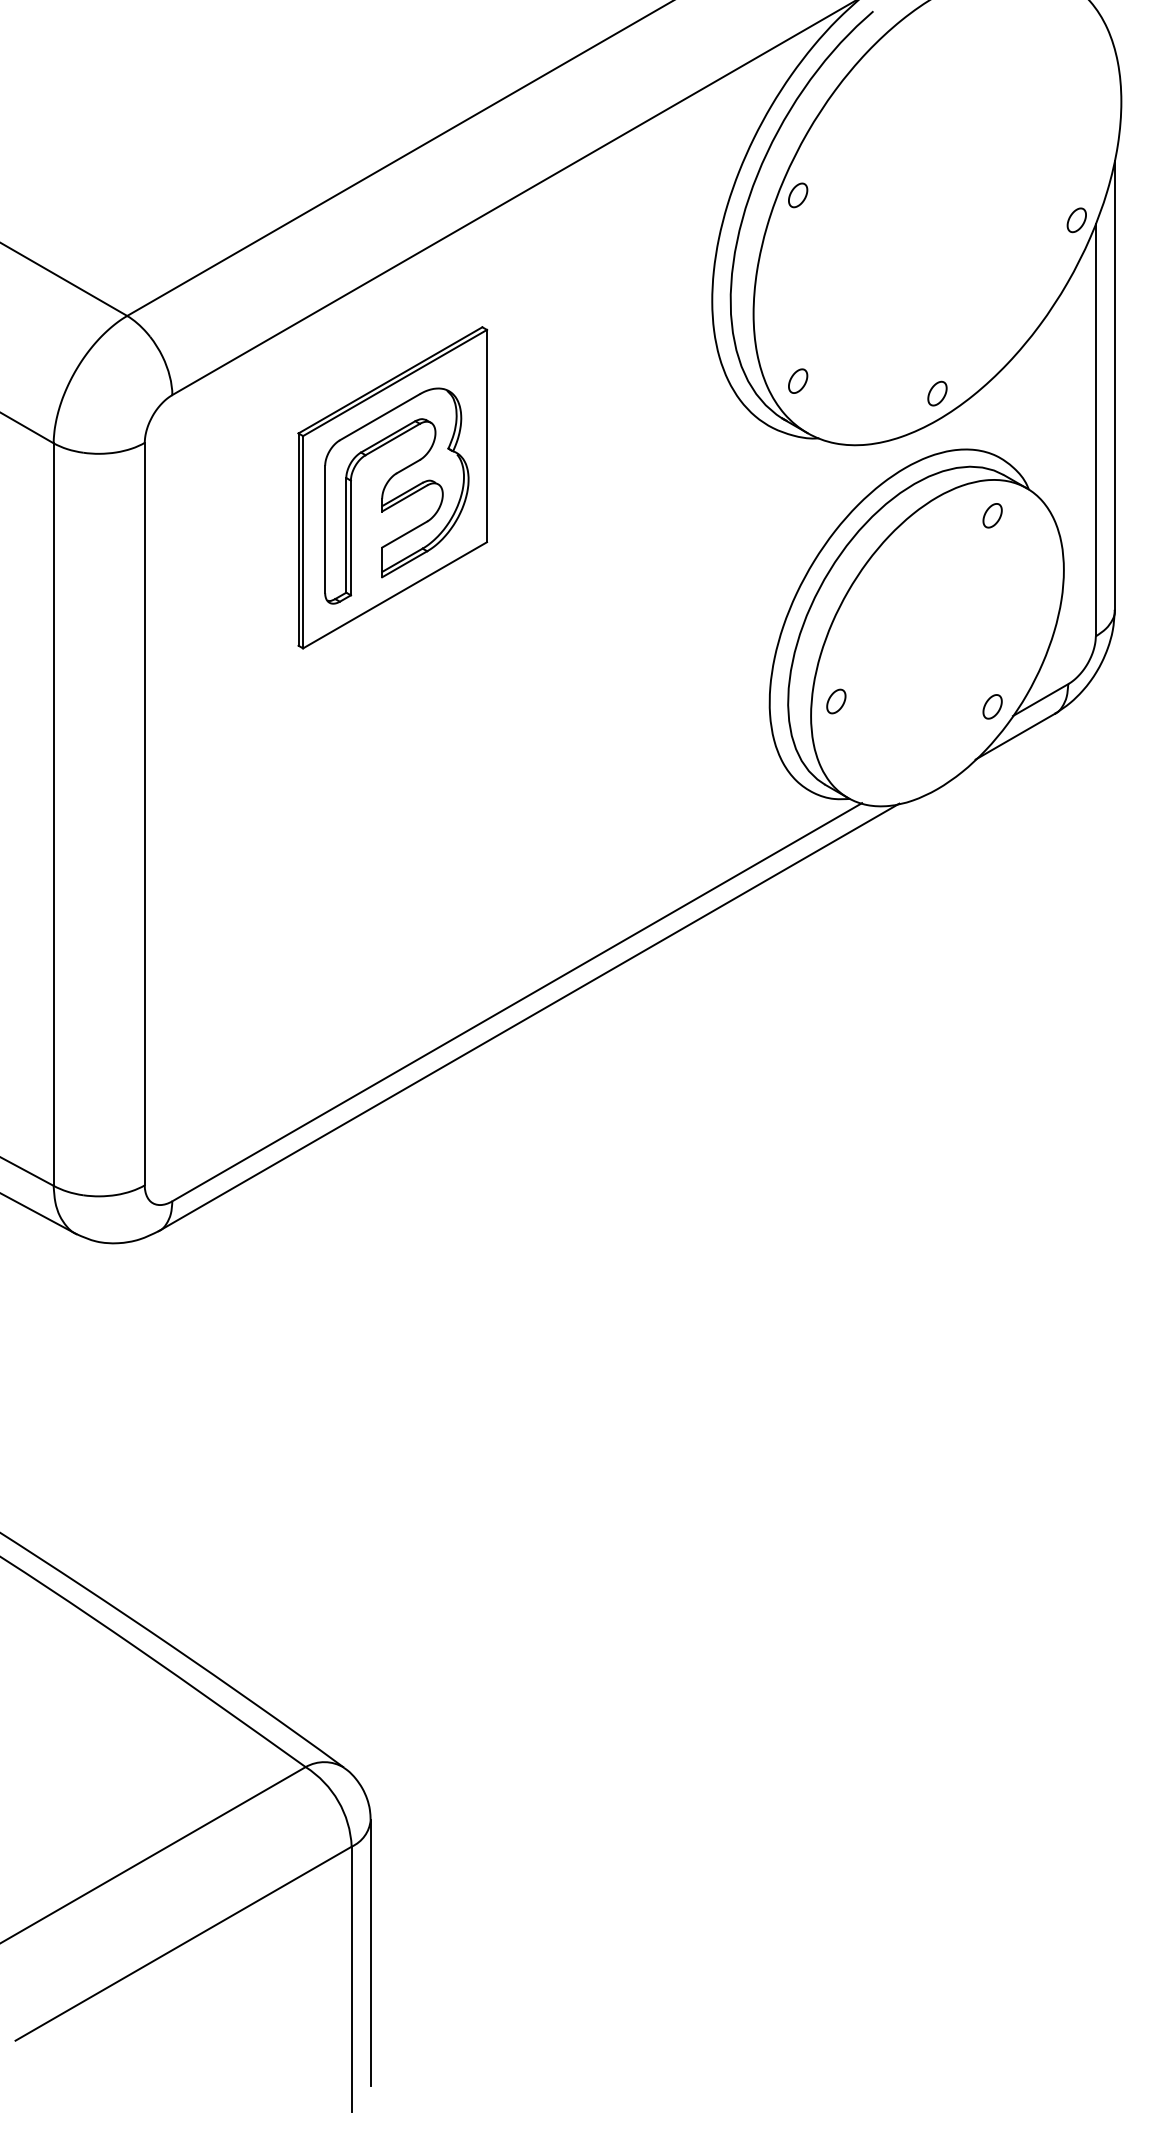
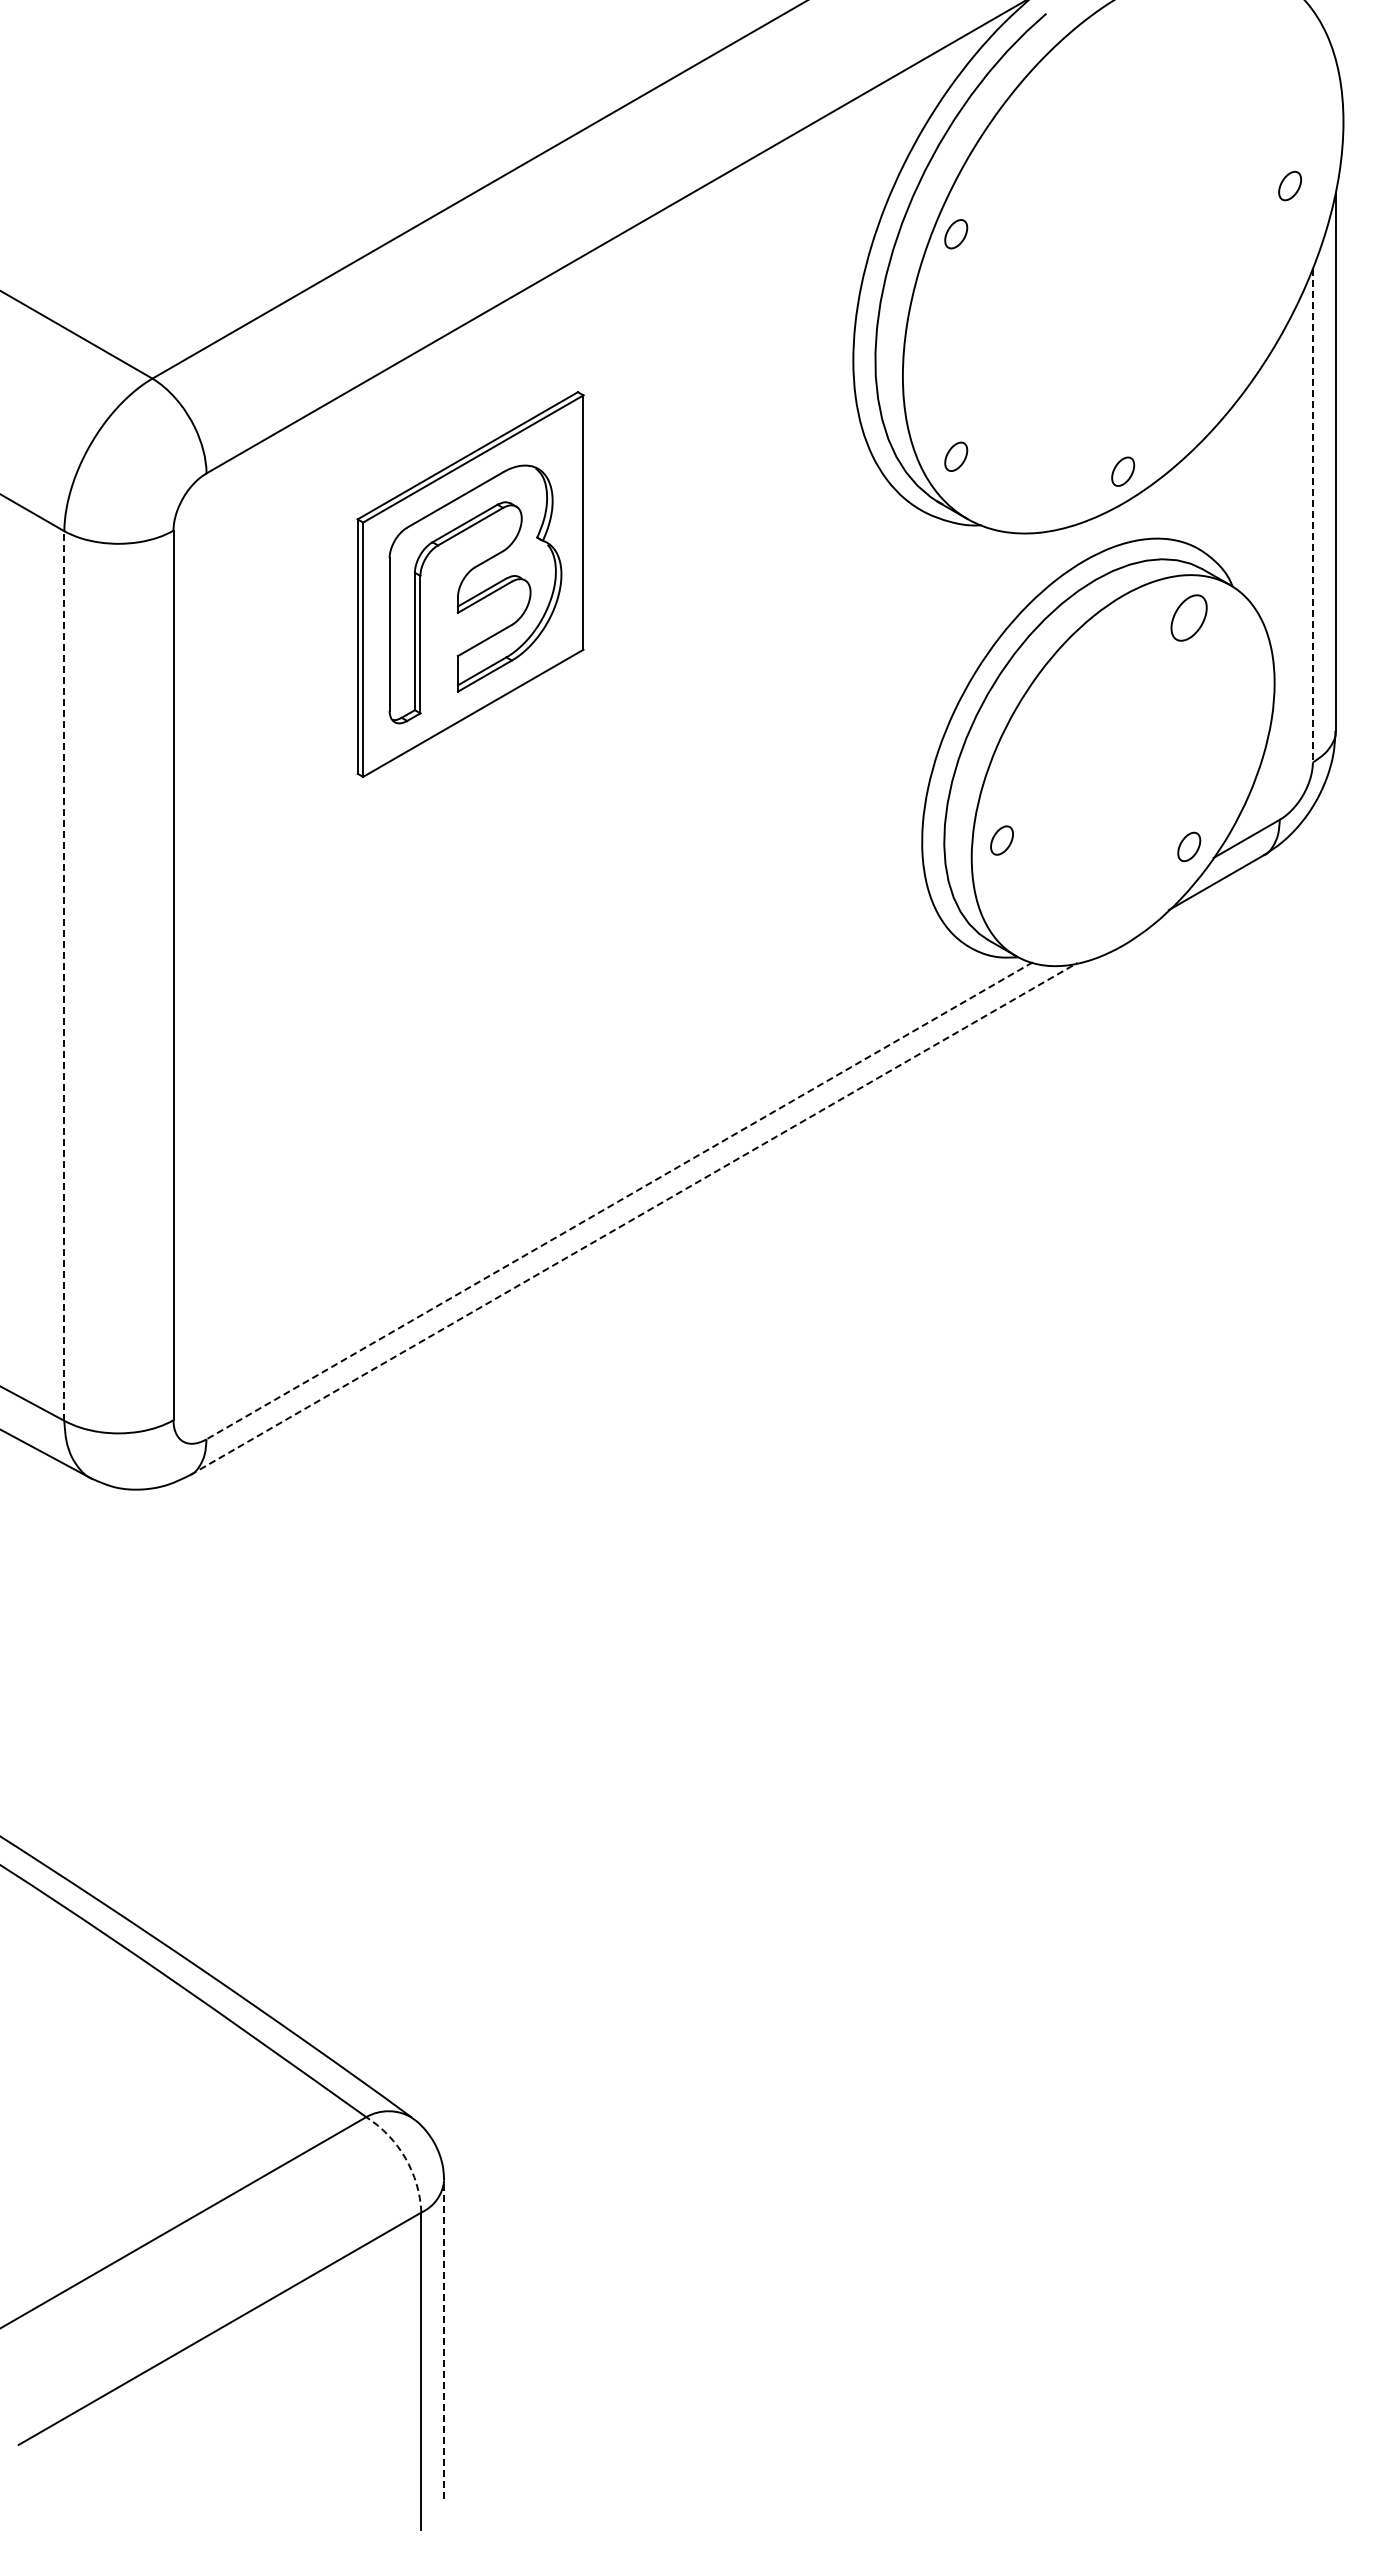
part: (1076, 220) -> (1289, 186), moved
line: (1095, 430) -> (1312, 515), solid -> dashed
part: (992, 515) -> (1189, 617), size x1.6
line: (53, 814) -> (64, 976), solid -> dashed
line: (517, 1002) -> (619, 1201), solid -> dashed
line: (529, 1016) -> (634, 1218), solid -> dashed
arc: (338, 1801) -> (405, 2158), solid -> dashed
line: (370, 1952) -> (444, 2339), solid -> dashed

